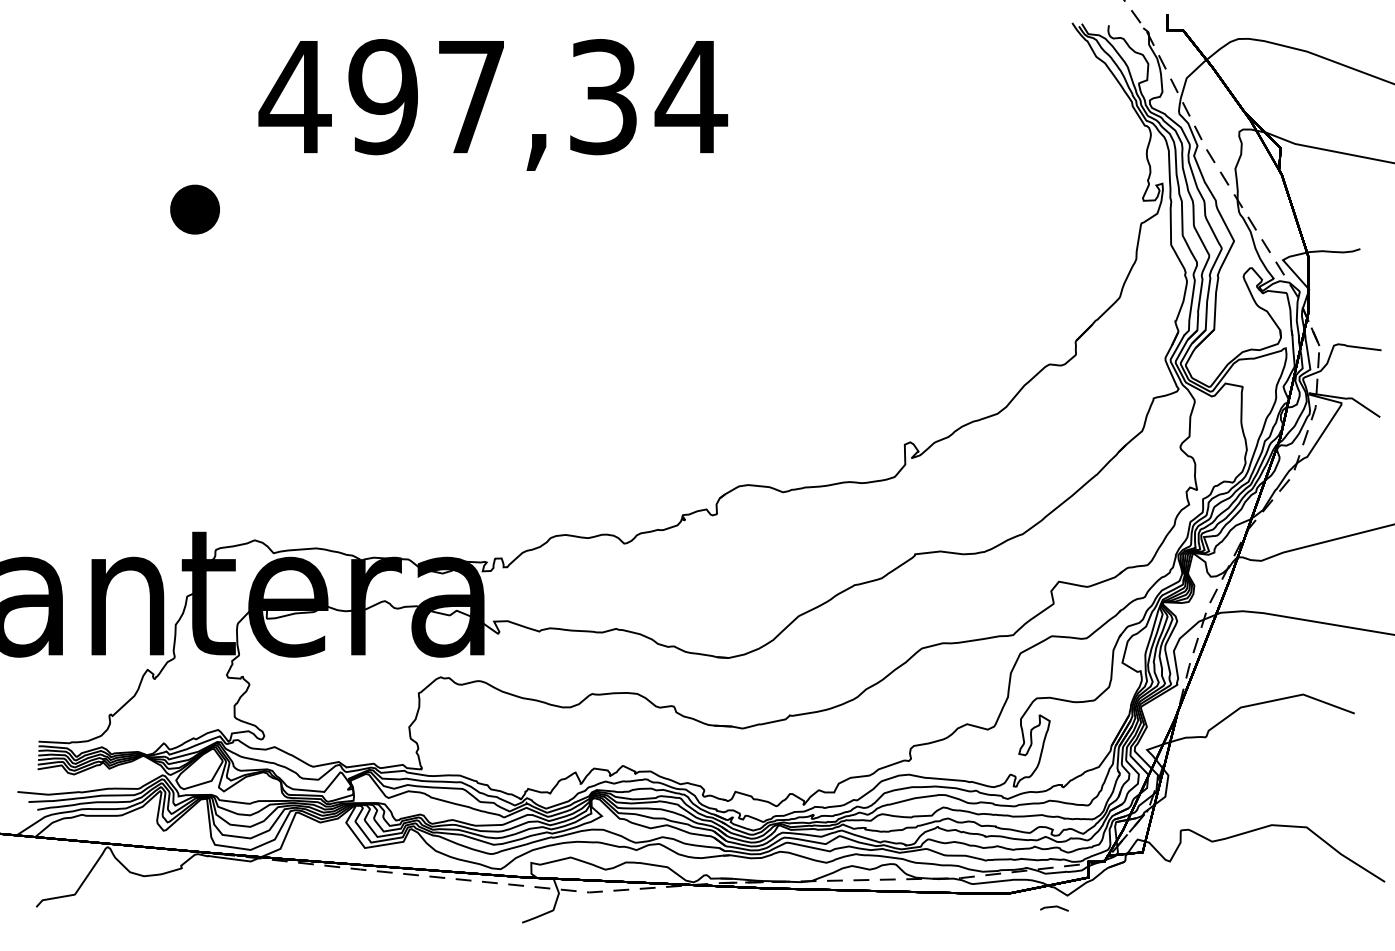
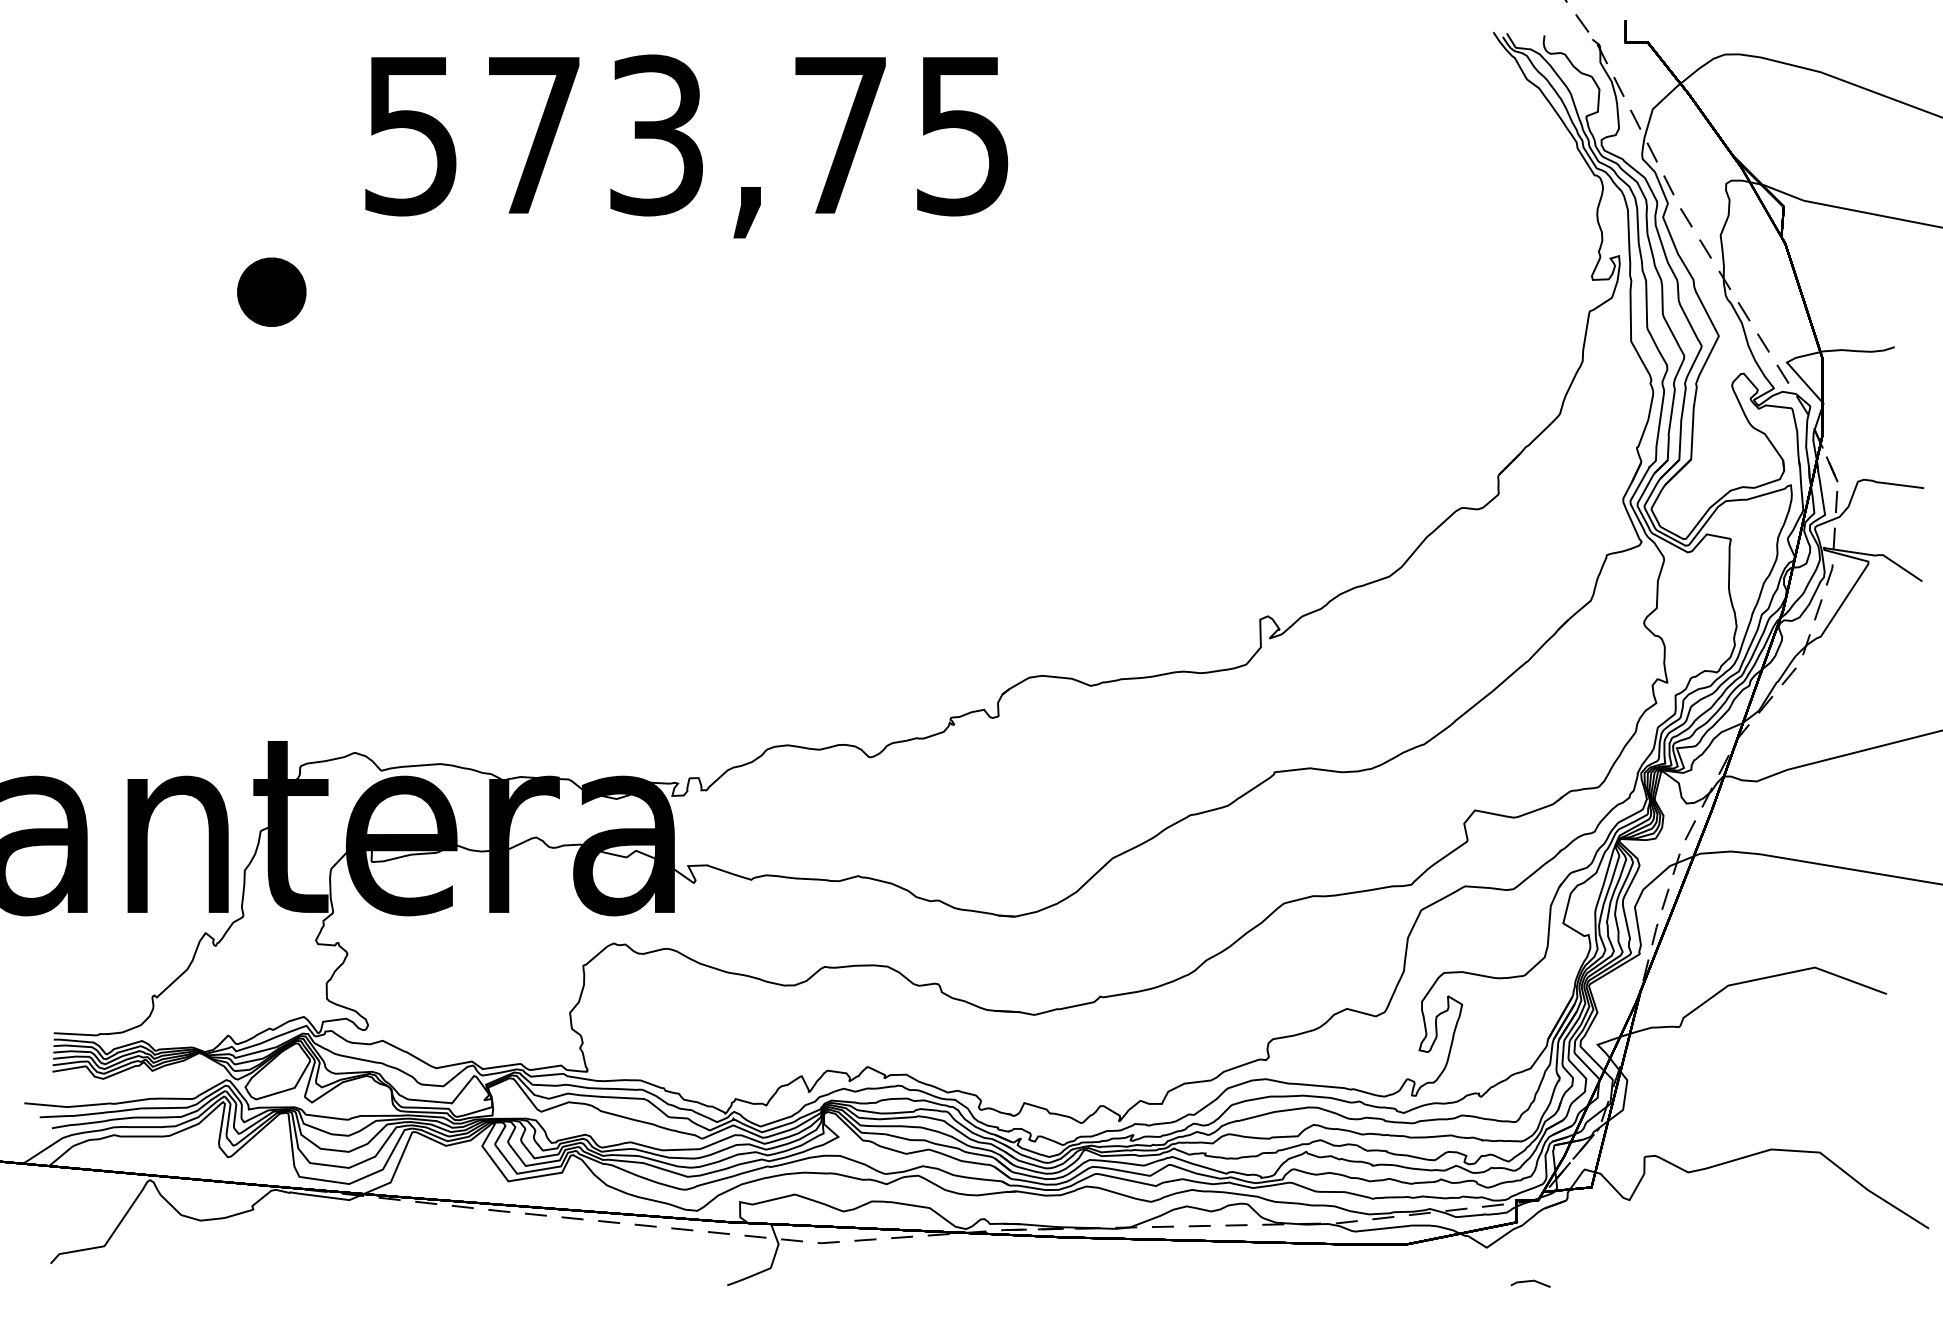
text: (493, 97) -> (687, 135), 497,34 -> 573,75
line: (1053, 907) -> (1529, 1282), moved

